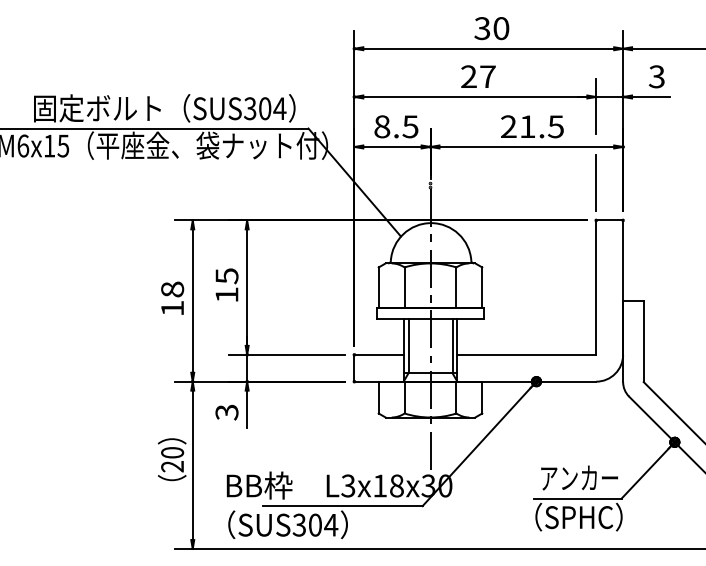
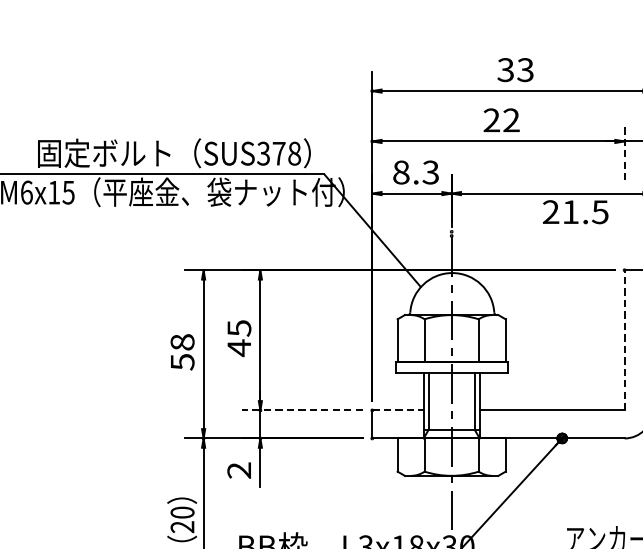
text: (501, 28) -> (525, 69), 30 -> 33
text: (487, 76) -> (511, 120), 27 -> 22
line: (596, 106) -> (624, 151), solid -> dashed
text: (272, 108) -> (286, 153), SUS304 -> SUS378
text: (410, 126) -> (430, 172), 8.5 -> 8.3
text: (532, 126) -> (575, 211), moved
line: (596, 183) -> (624, 231), removed
line: (596, 287) -> (624, 340), solid -> dashed
text: (226, 294) -> (238, 347), 15 -> 45
text: (172, 308) -> (182, 362), 18 -> 58
line: (286, 354) -> (301, 410), solid -> dashed
line: (379, 354) -> (398, 410), solid -> dashed
text: (227, 412) -> (239, 470), 3 -> 2

